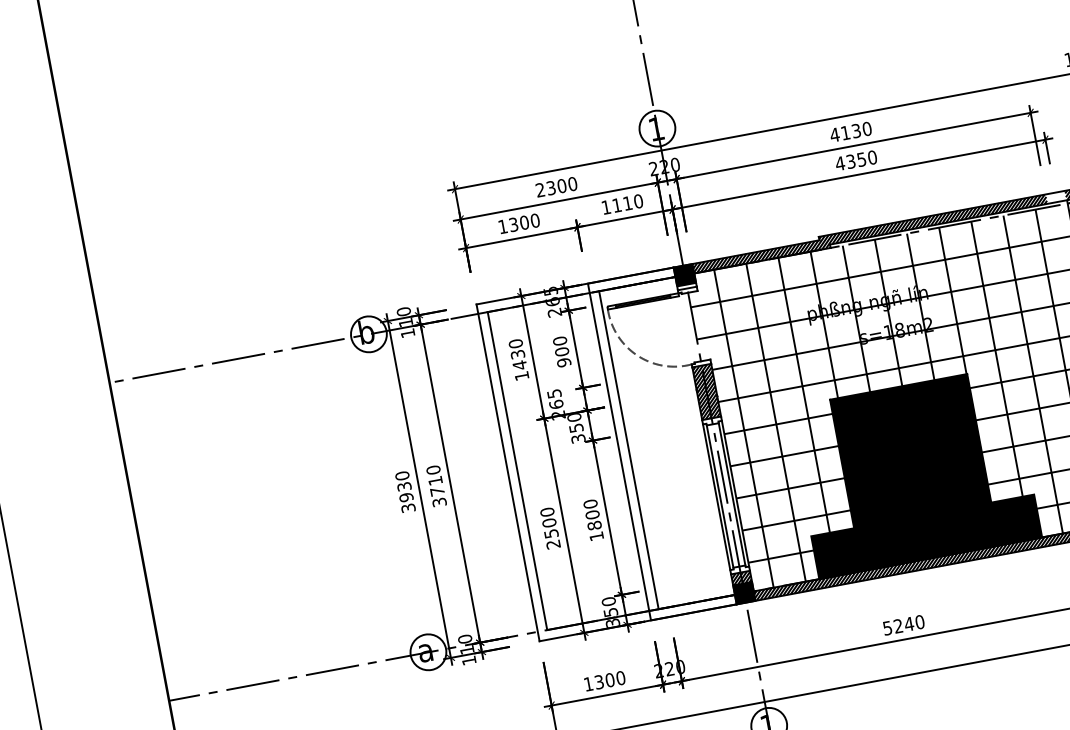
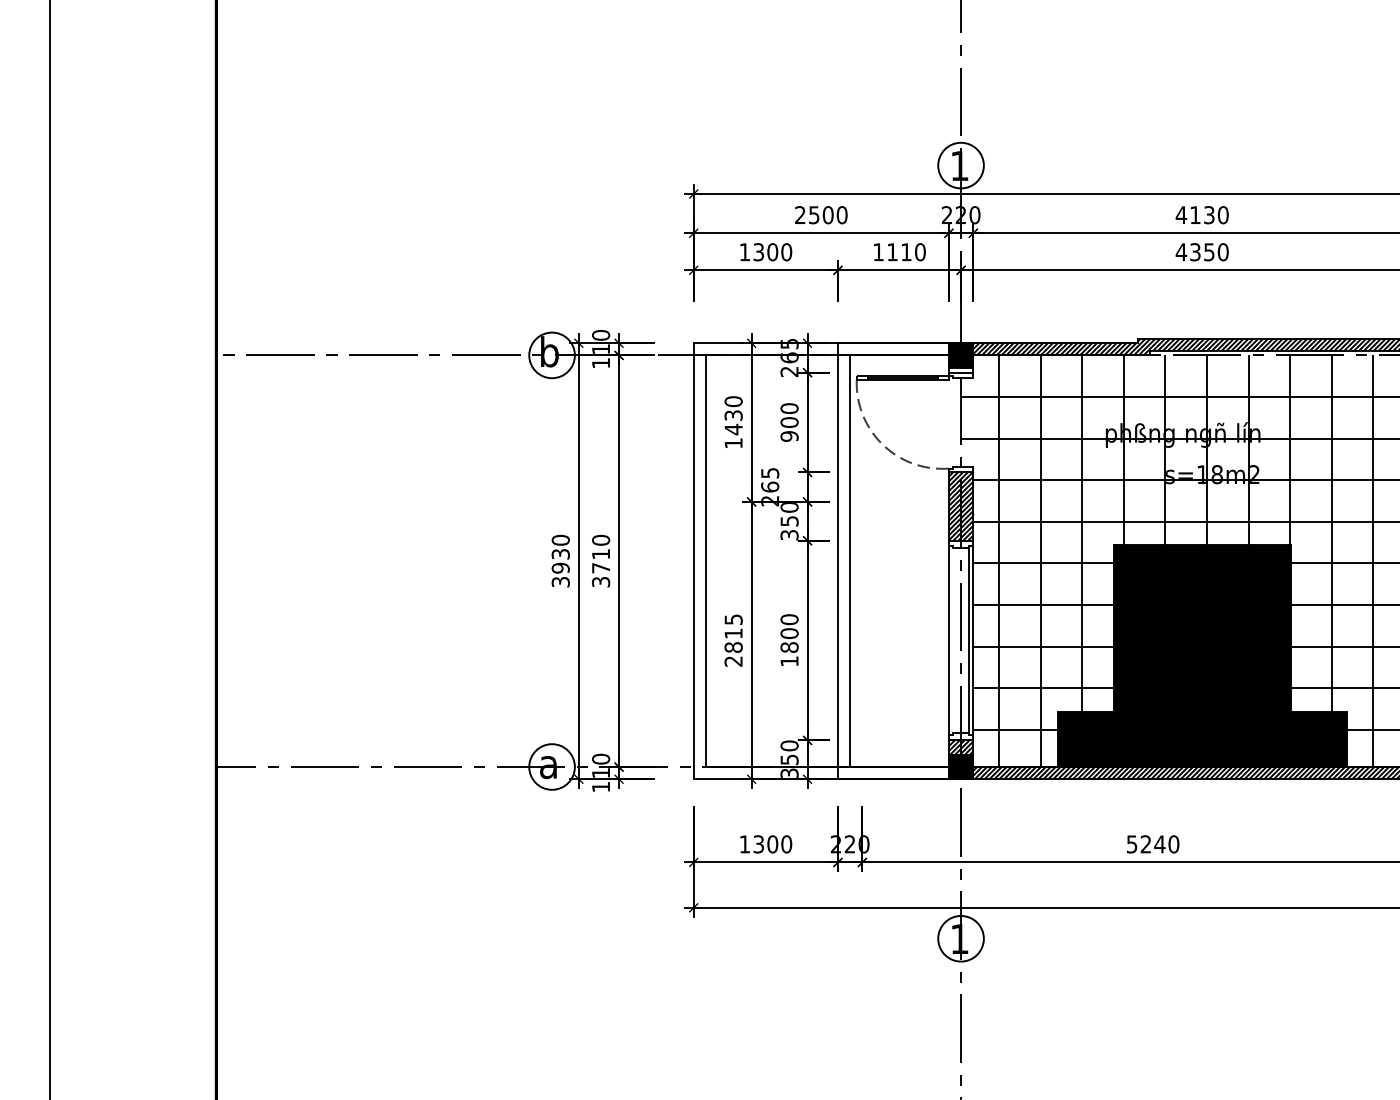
text: (551, 187) -> (814, 214), 2300 -> 2500
line: (720, 496) -> (953, 640), removed
text: (549, 522) -> (733, 633), 2500 -> 2815

